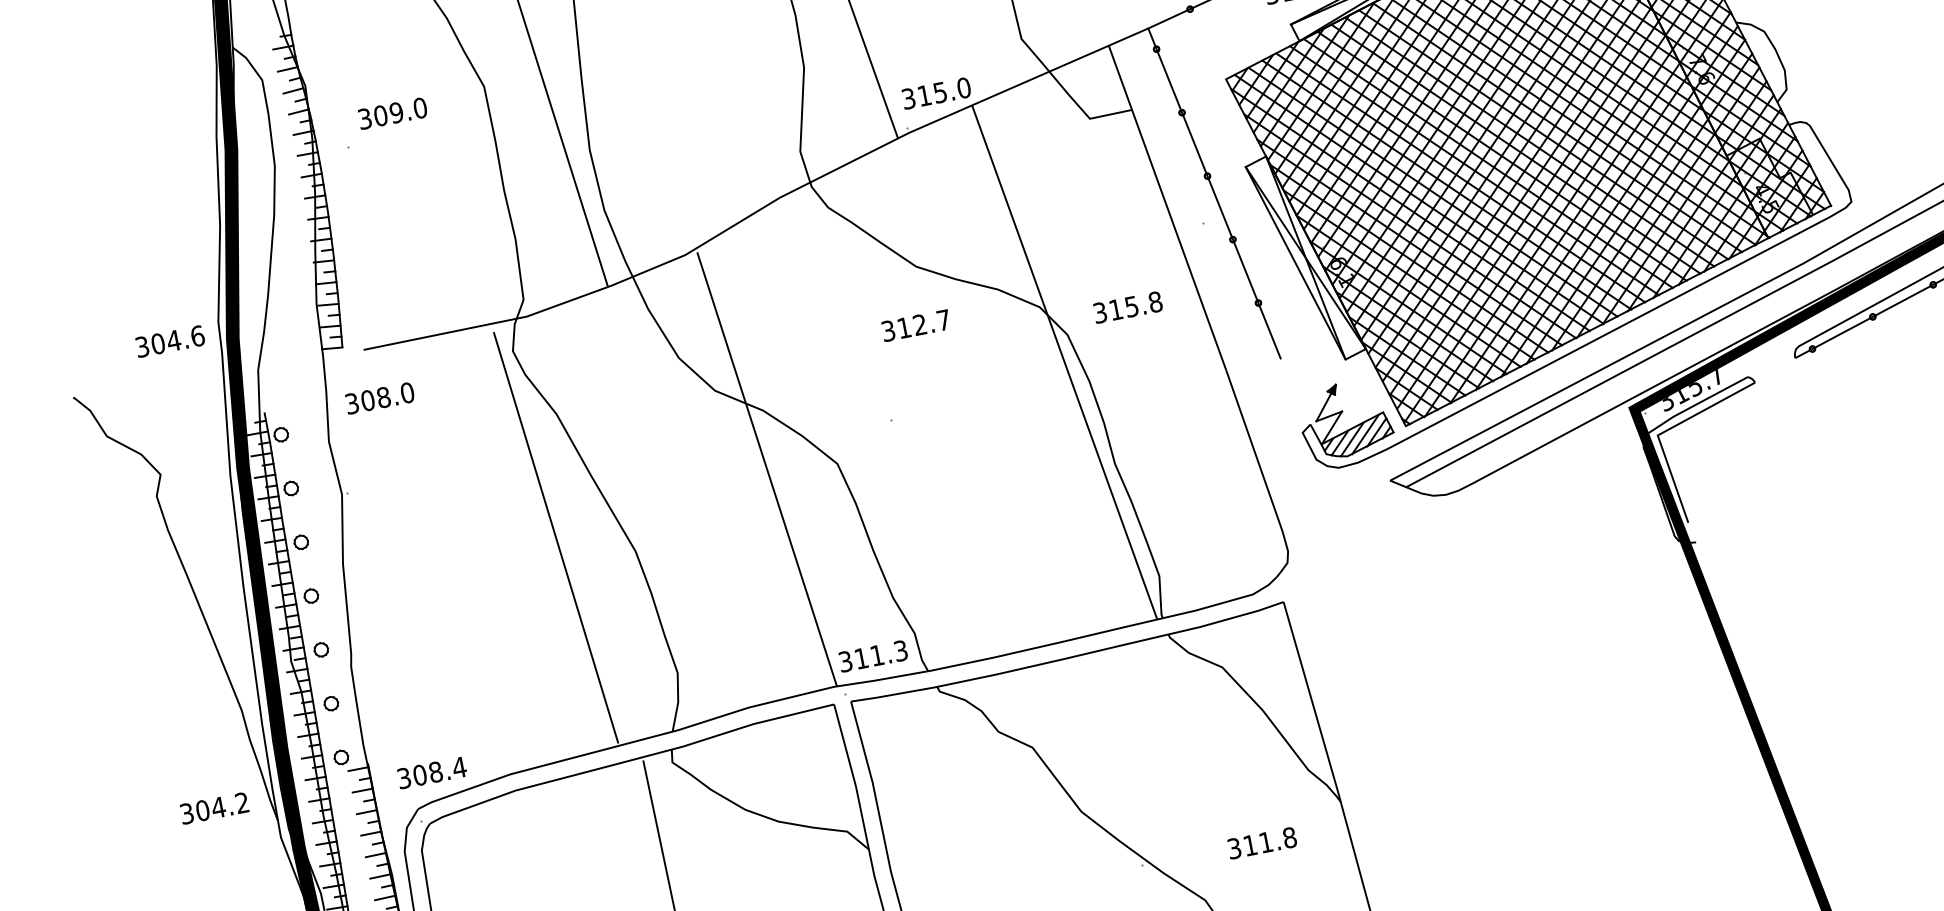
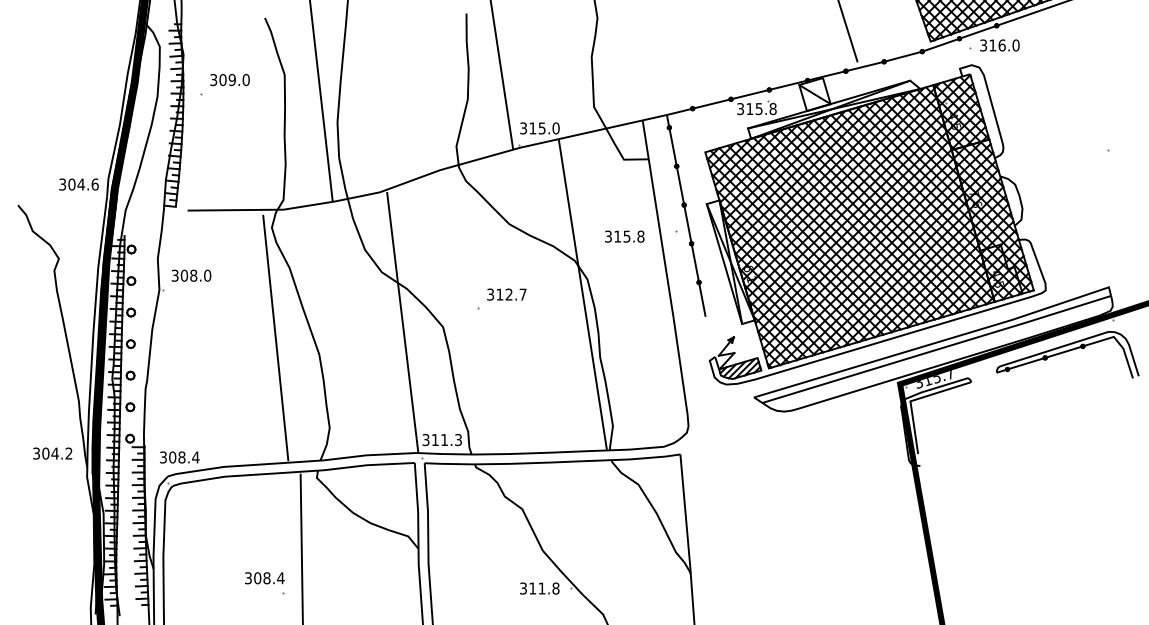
text: (1127, 307) -> (624, 236), moved
text: (915, 325) -> (506, 294), moved
text: (379, 397) -> (191, 275), moved
text: (1261, 843) -> (539, 588), moved

